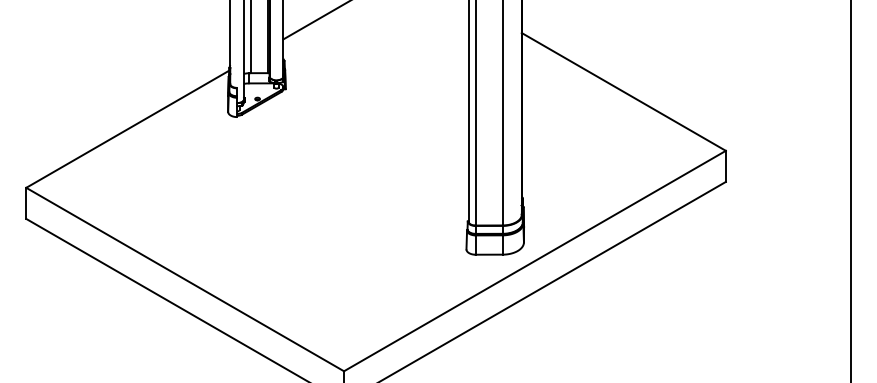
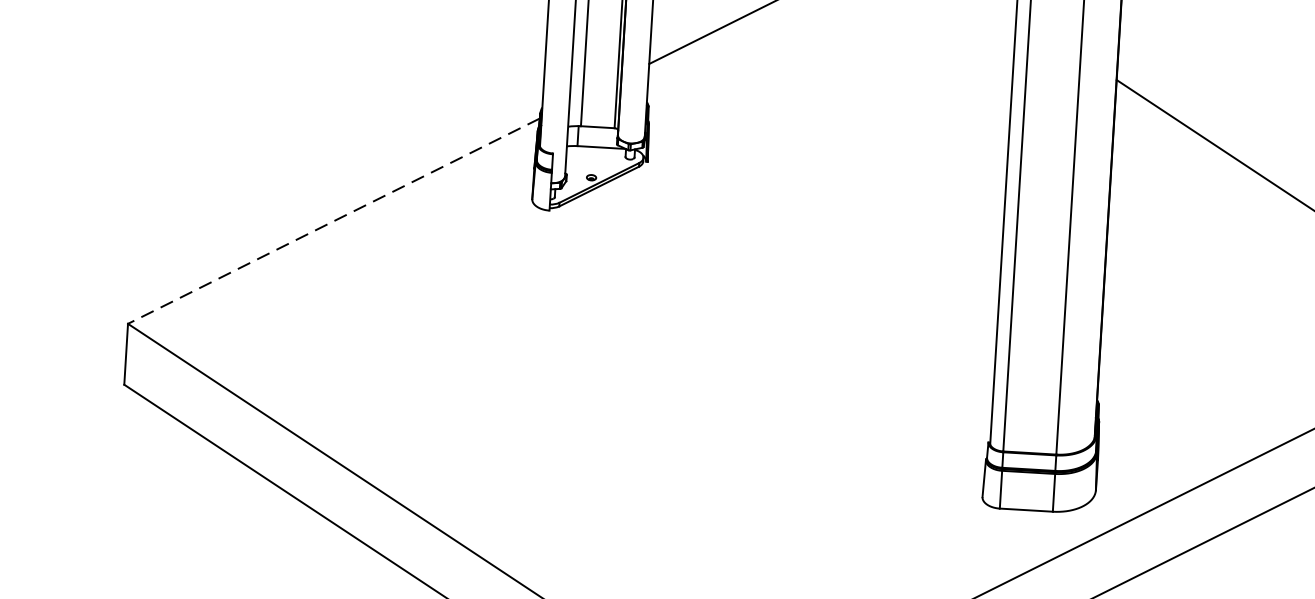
line: (127, 129) -> (333, 221), solid -> dashed

